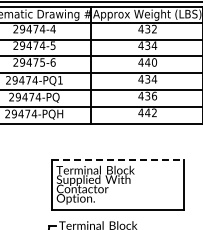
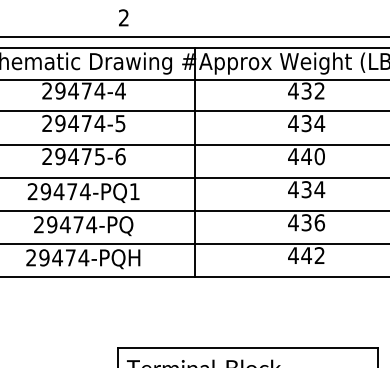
line: (118, 159) -> (249, 347), dashed -> solid

